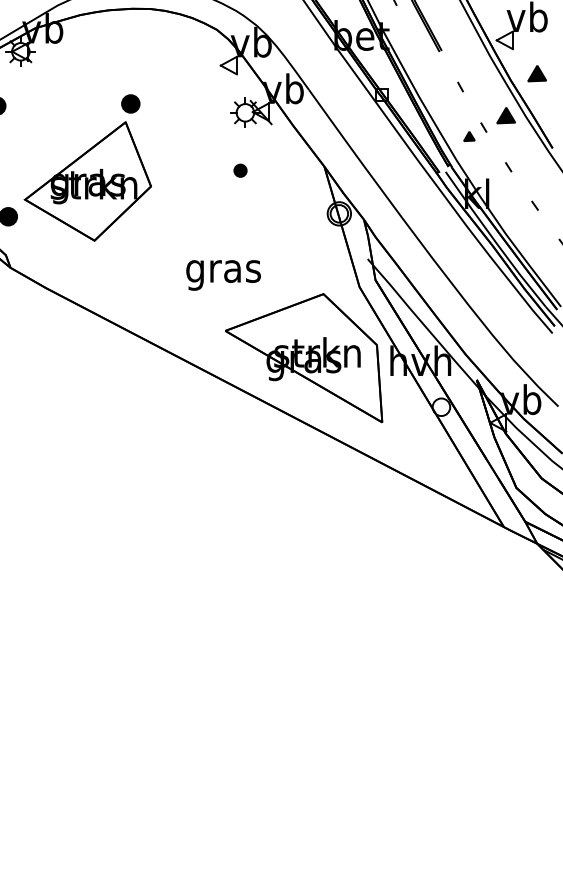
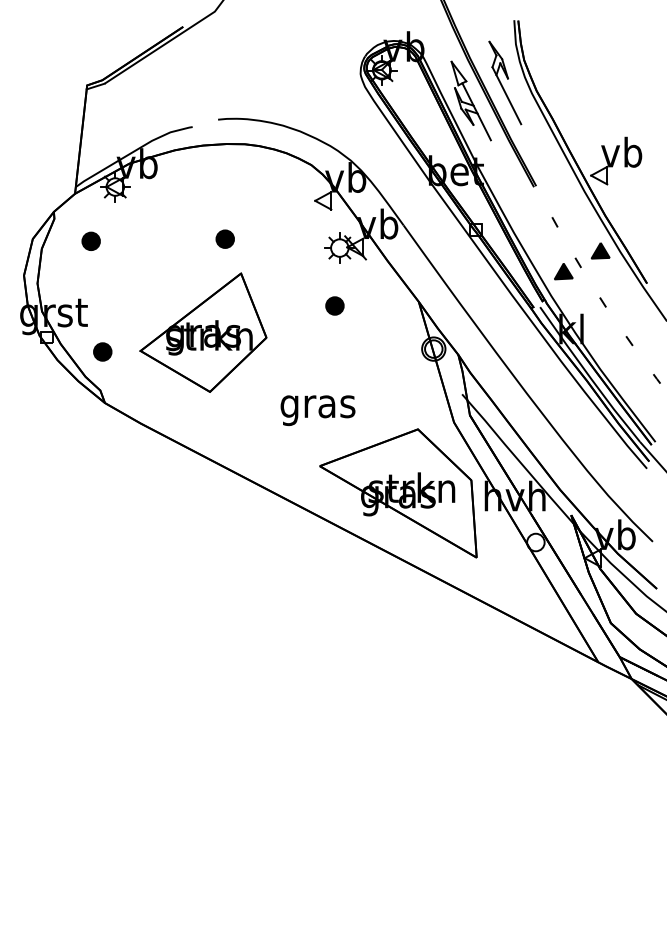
part: (537, 73) -> (631, 208), removed
part: (469, 136) -> (563, 271), size x1.67
part: (240, 170) -> (334, 305), size x1.43
part: (88, 181) -> (203, 332), moved

